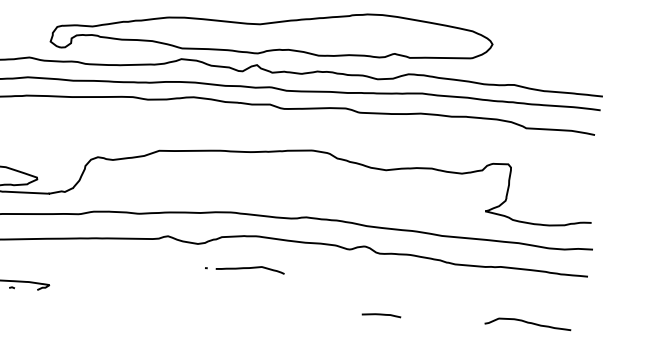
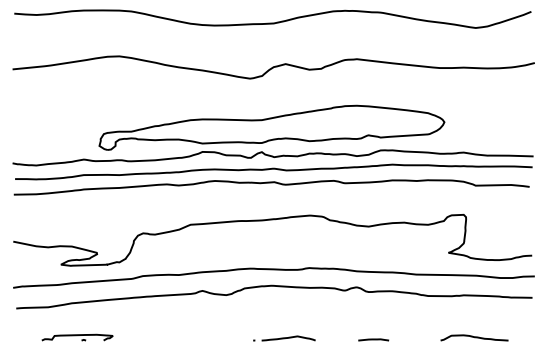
part: (245, 268) -> (284, 338), moved
curve: (528, 323) -> (474, 337), moved

